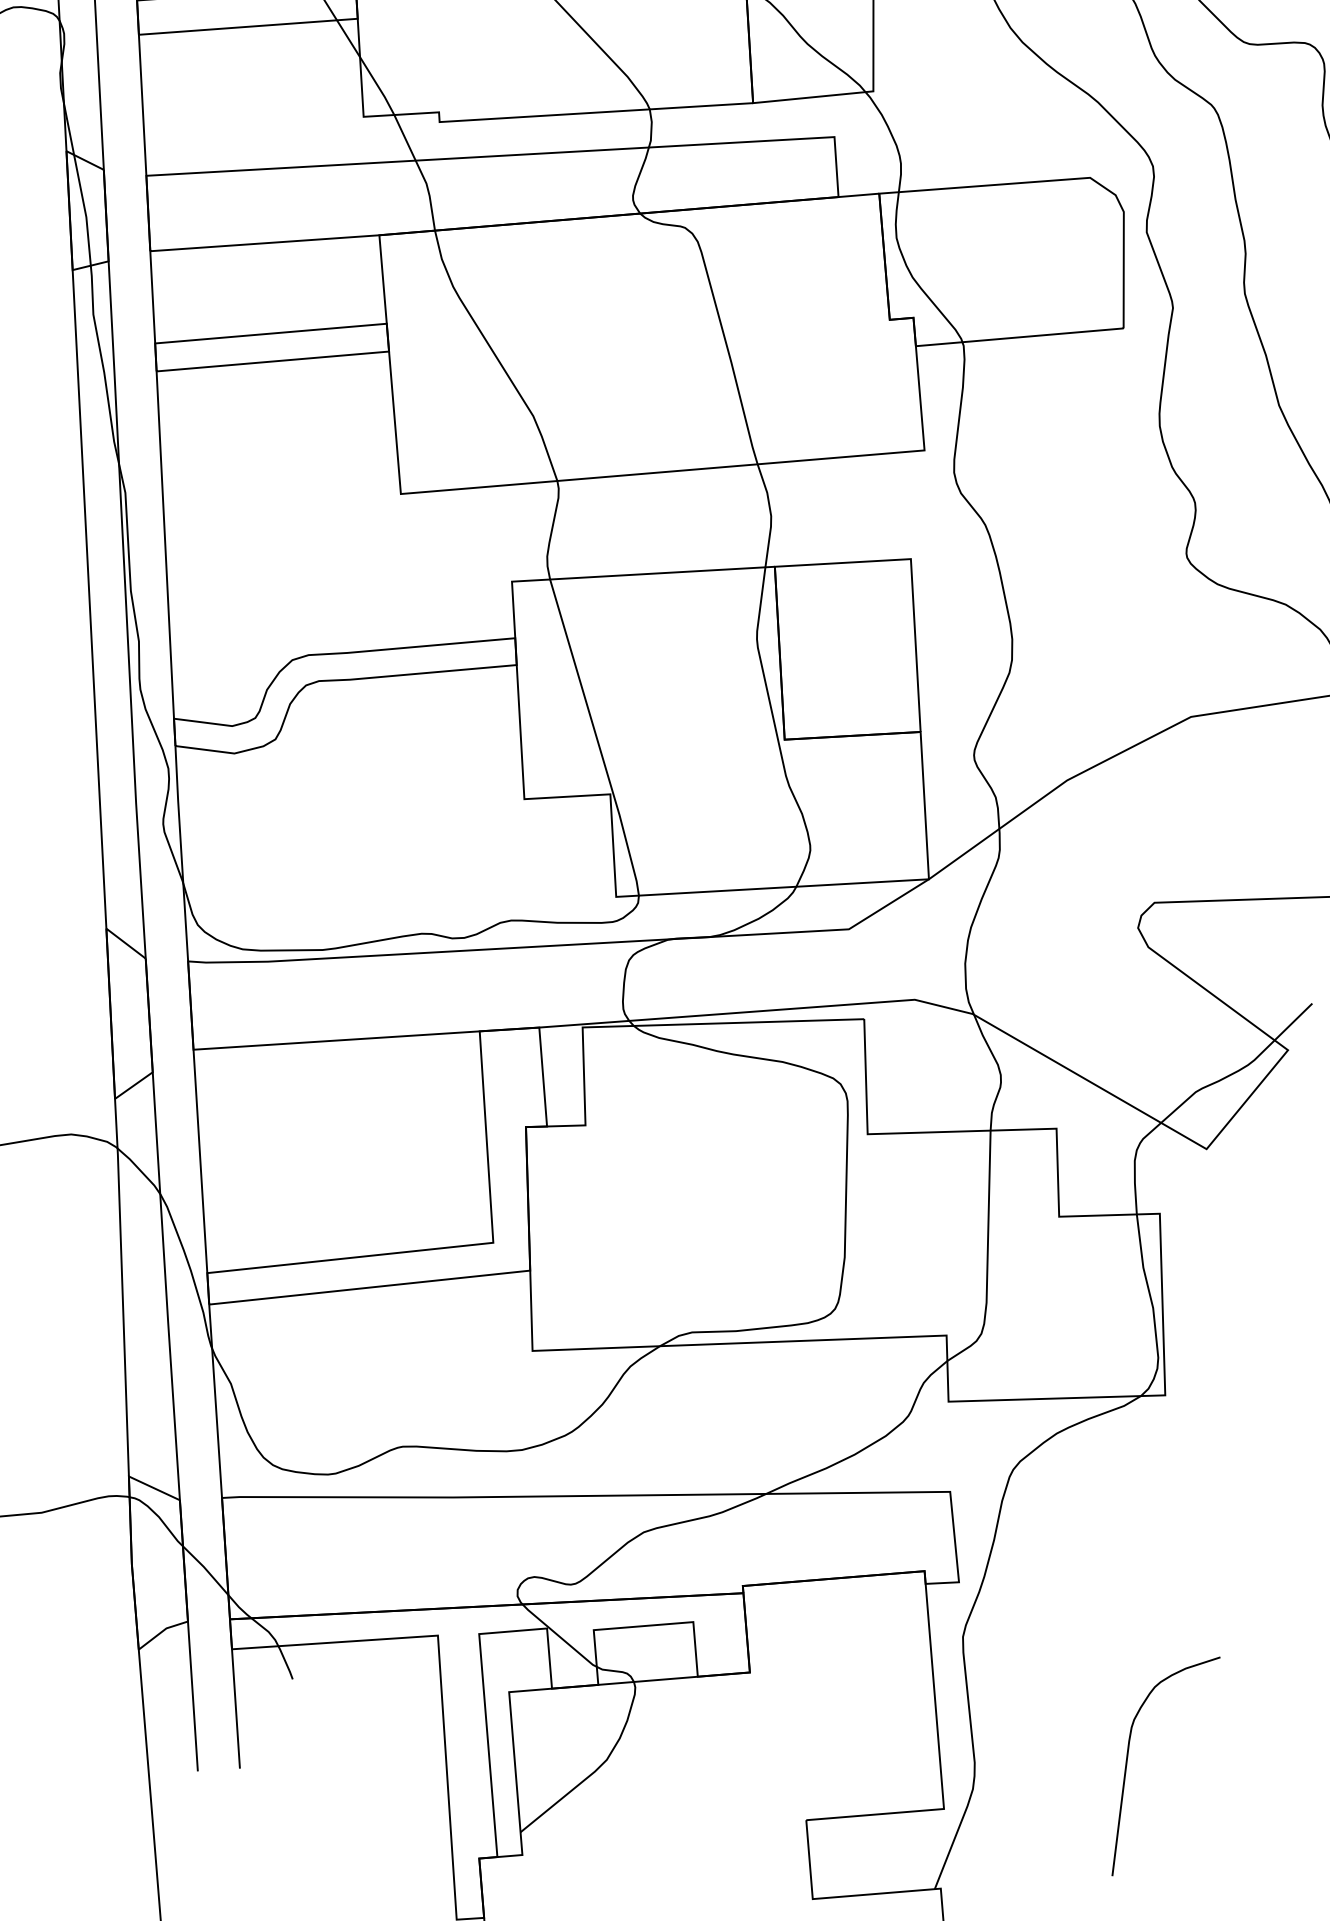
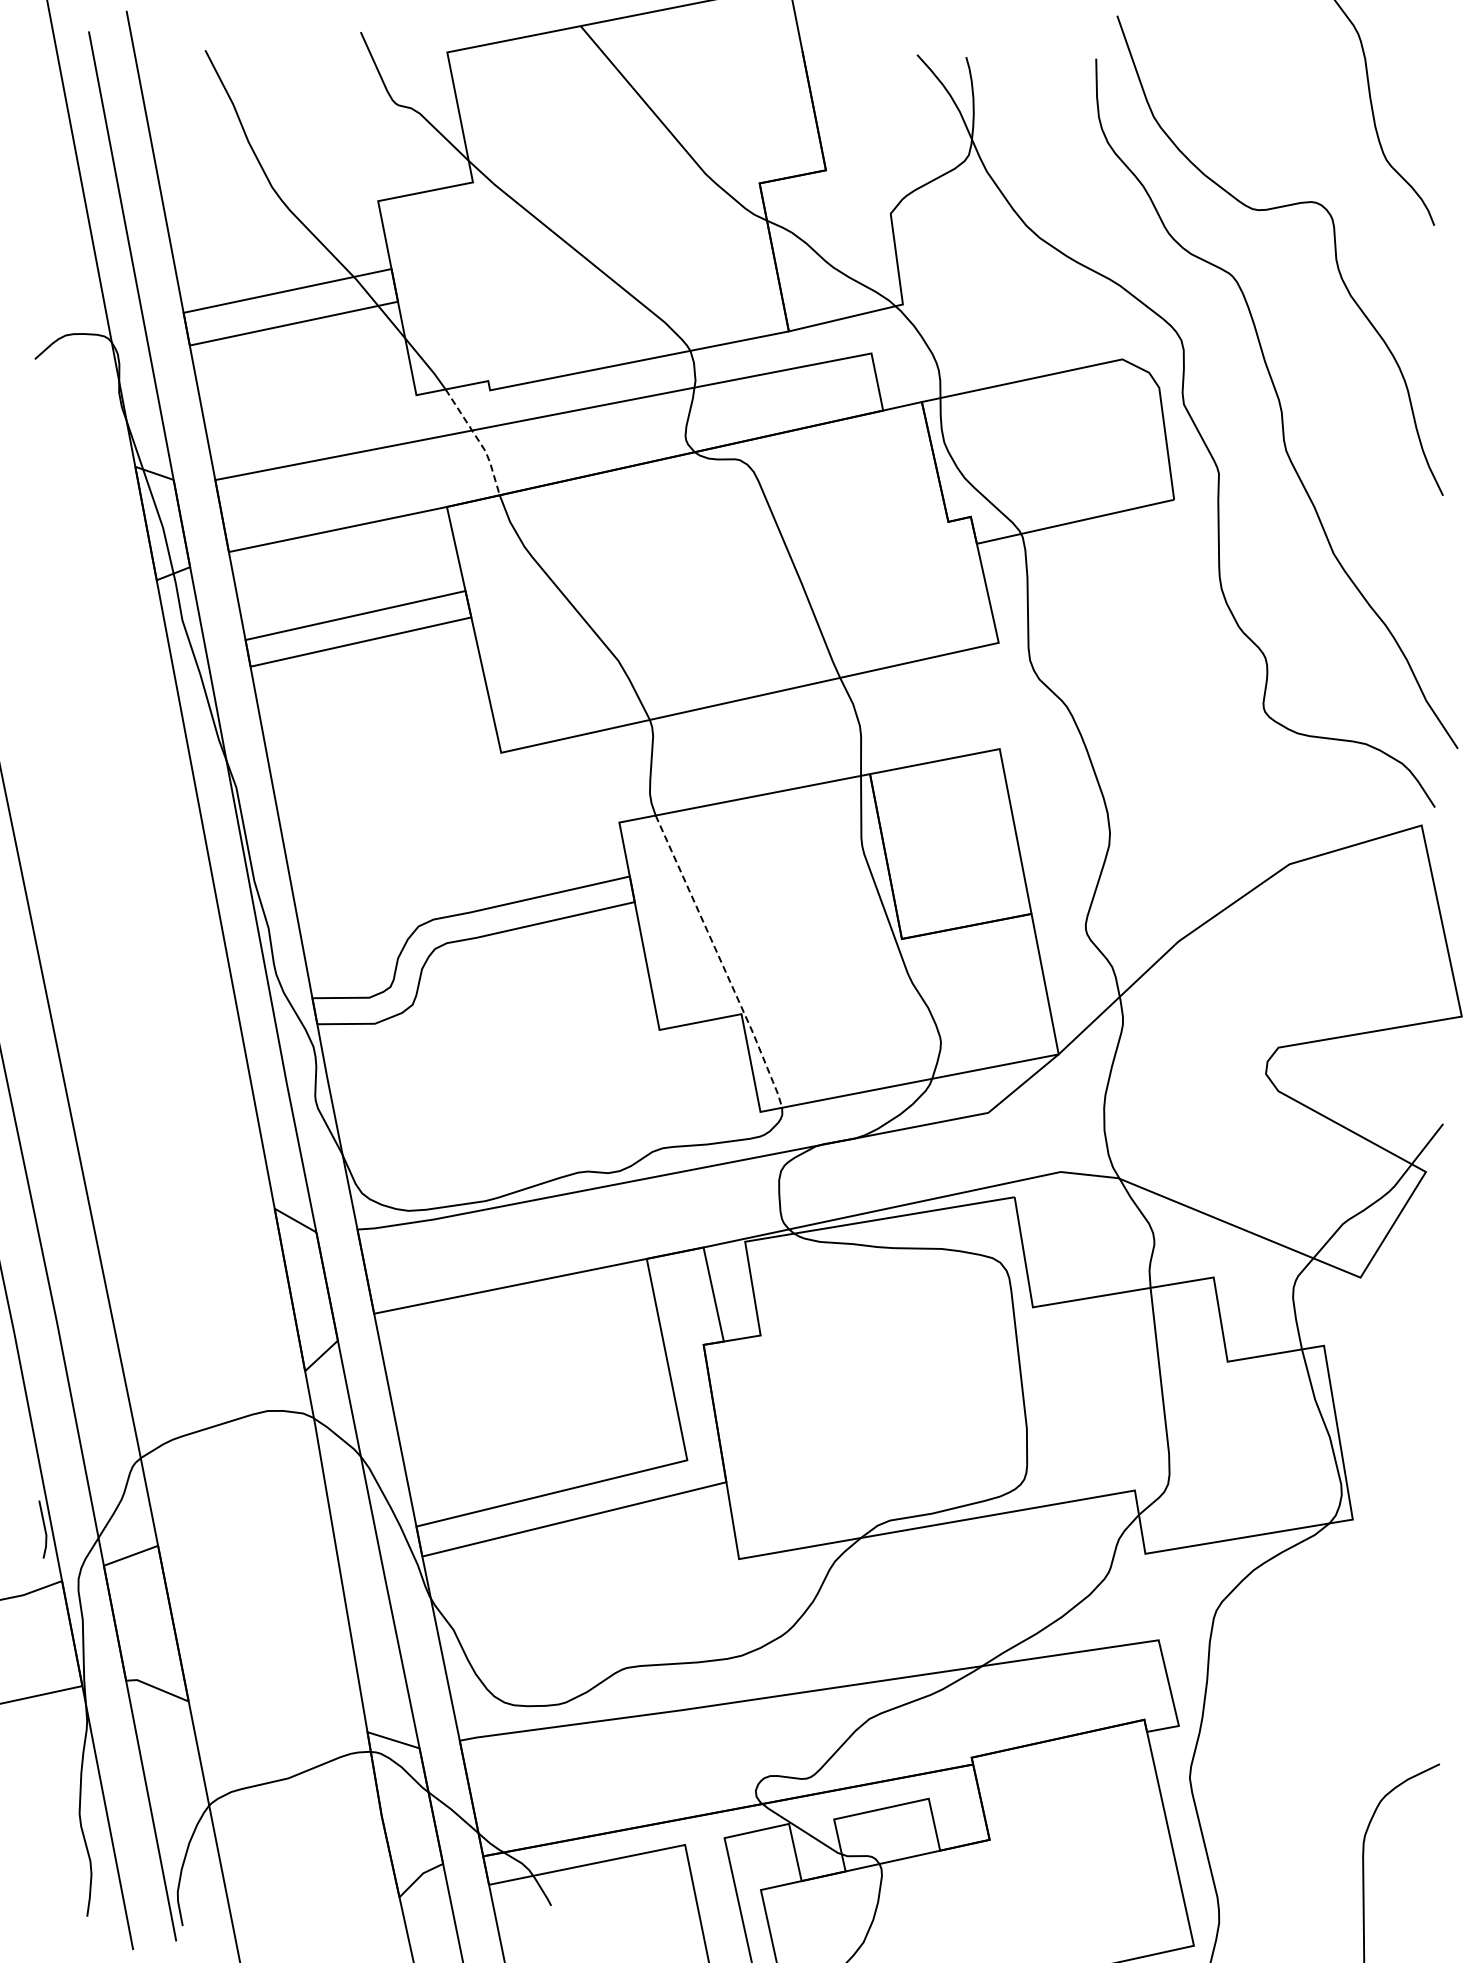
line: (421, 172) -> (479, 441), solid -> dashed
line: (597, 738) -> (721, 962), solid -> dashed

